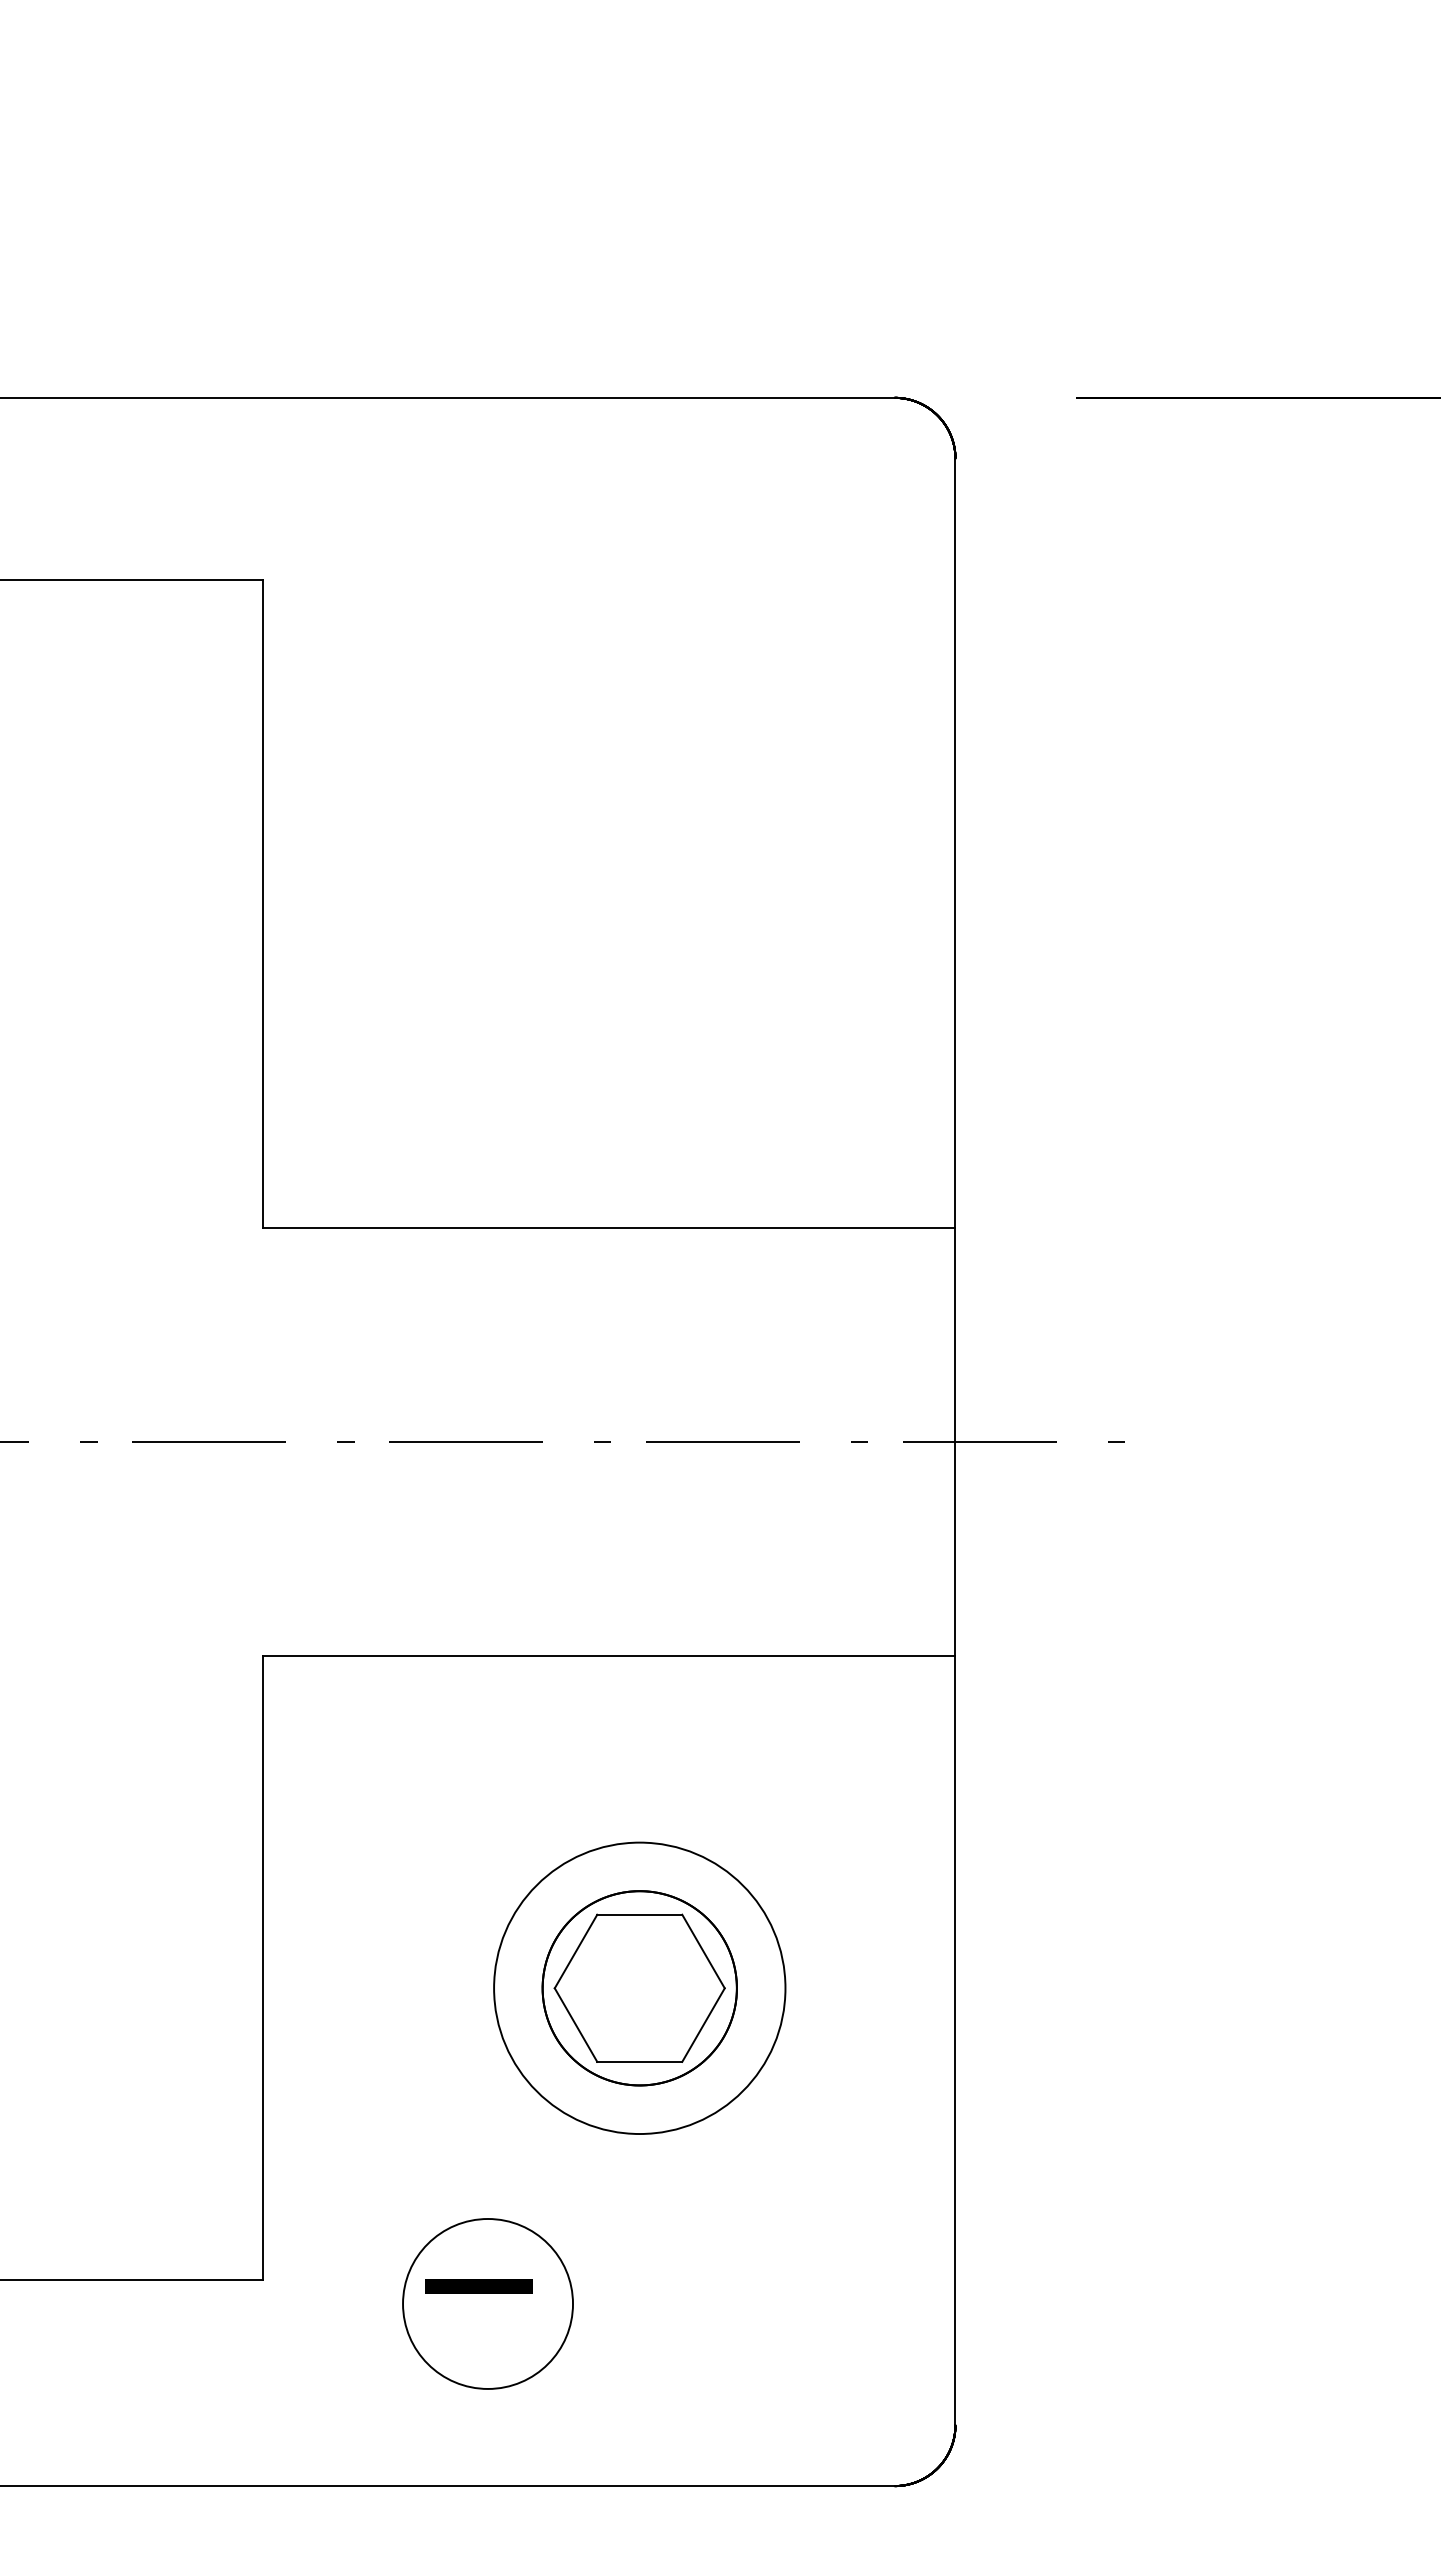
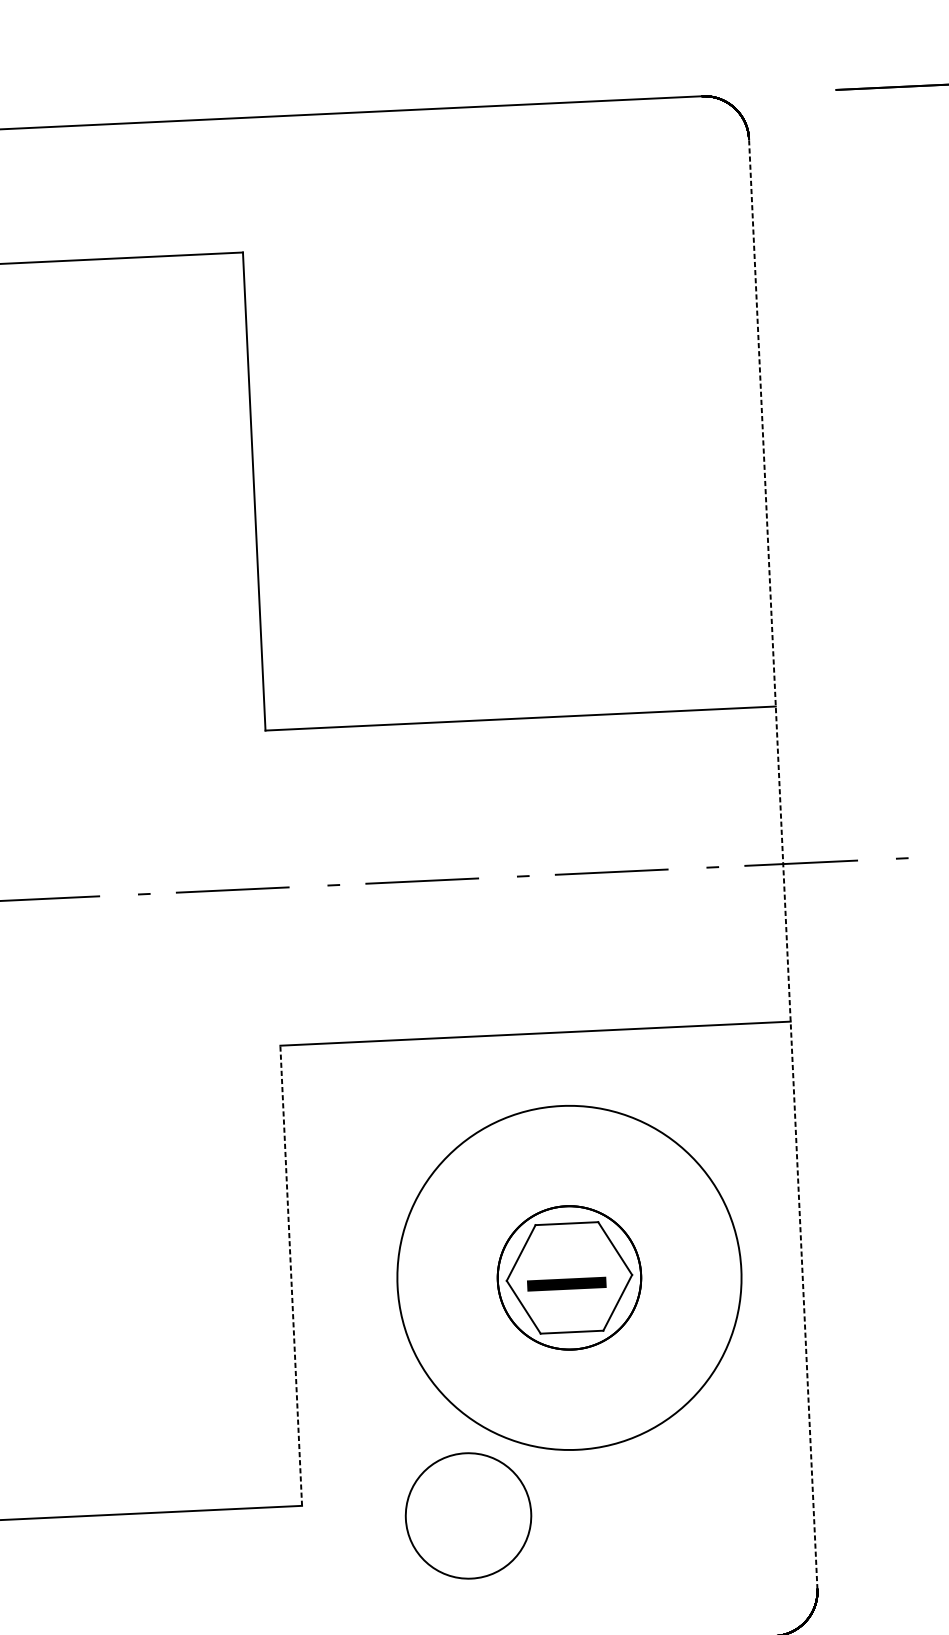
line: (955, 1441) -> (783, 863), solid -> dashed
line: (263, 1967) -> (291, 1275), solid -> dashed
circle: (639, 1988) -> (569, 1278), size x1.6
text: (478, 2286) -> (566, 1284), moved

